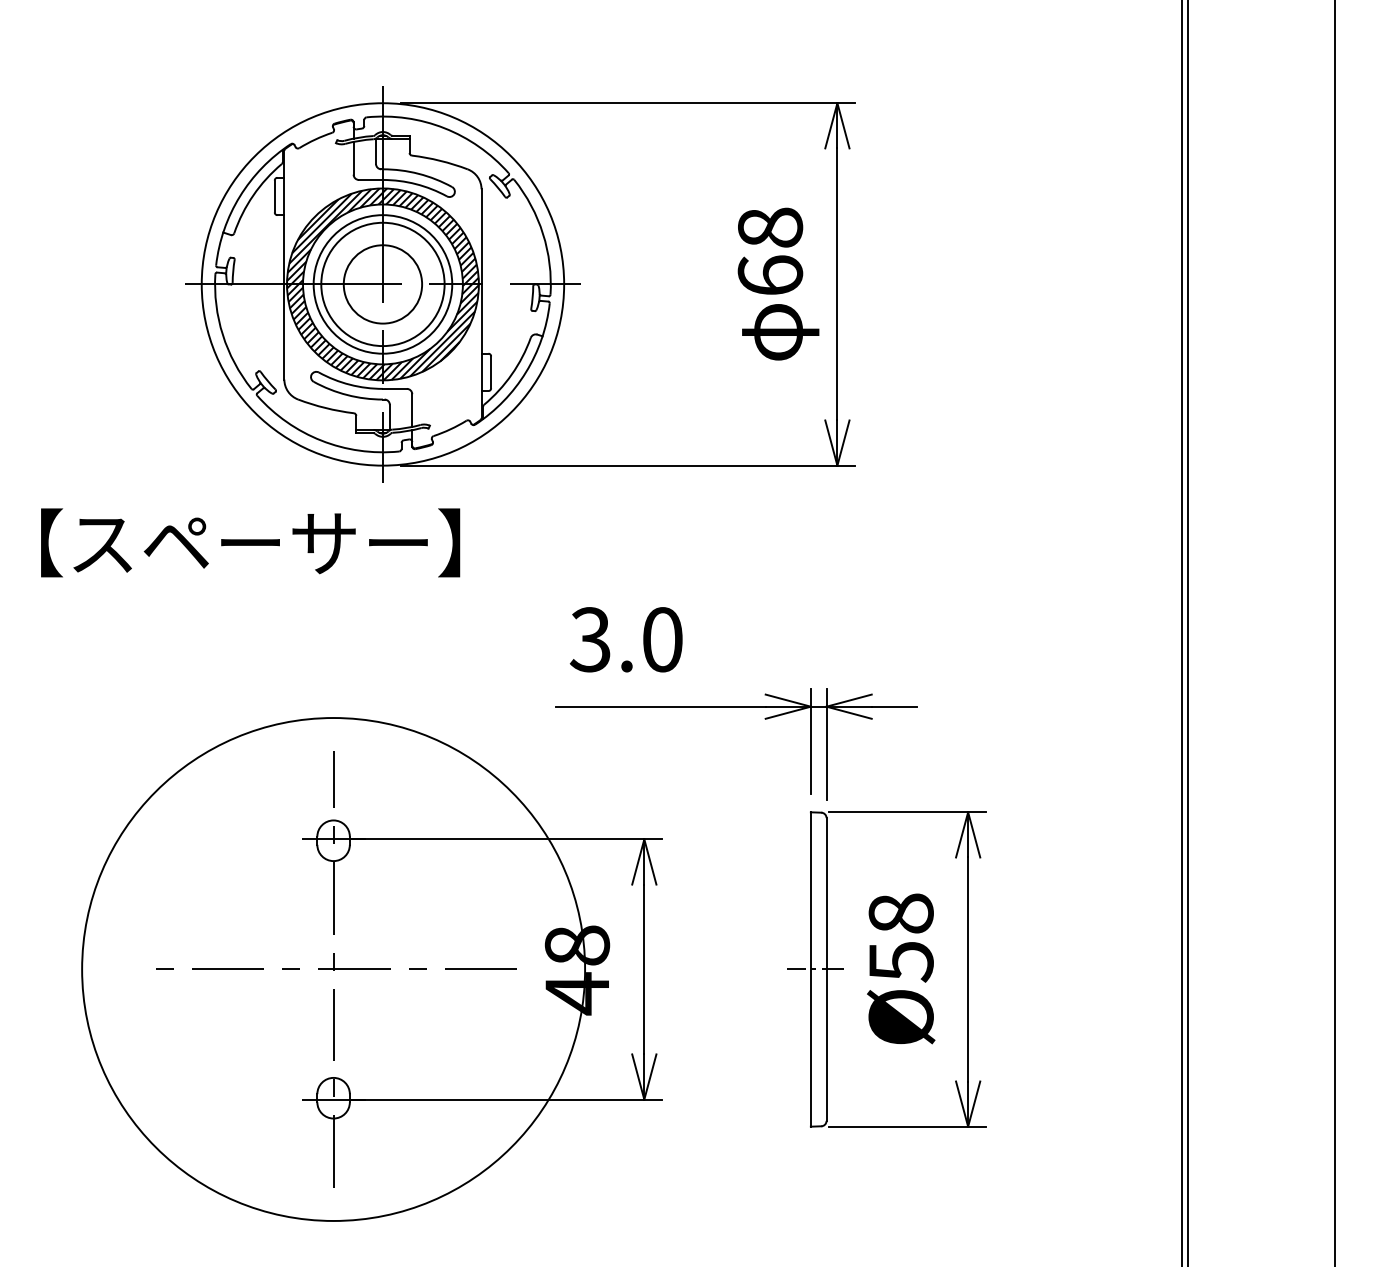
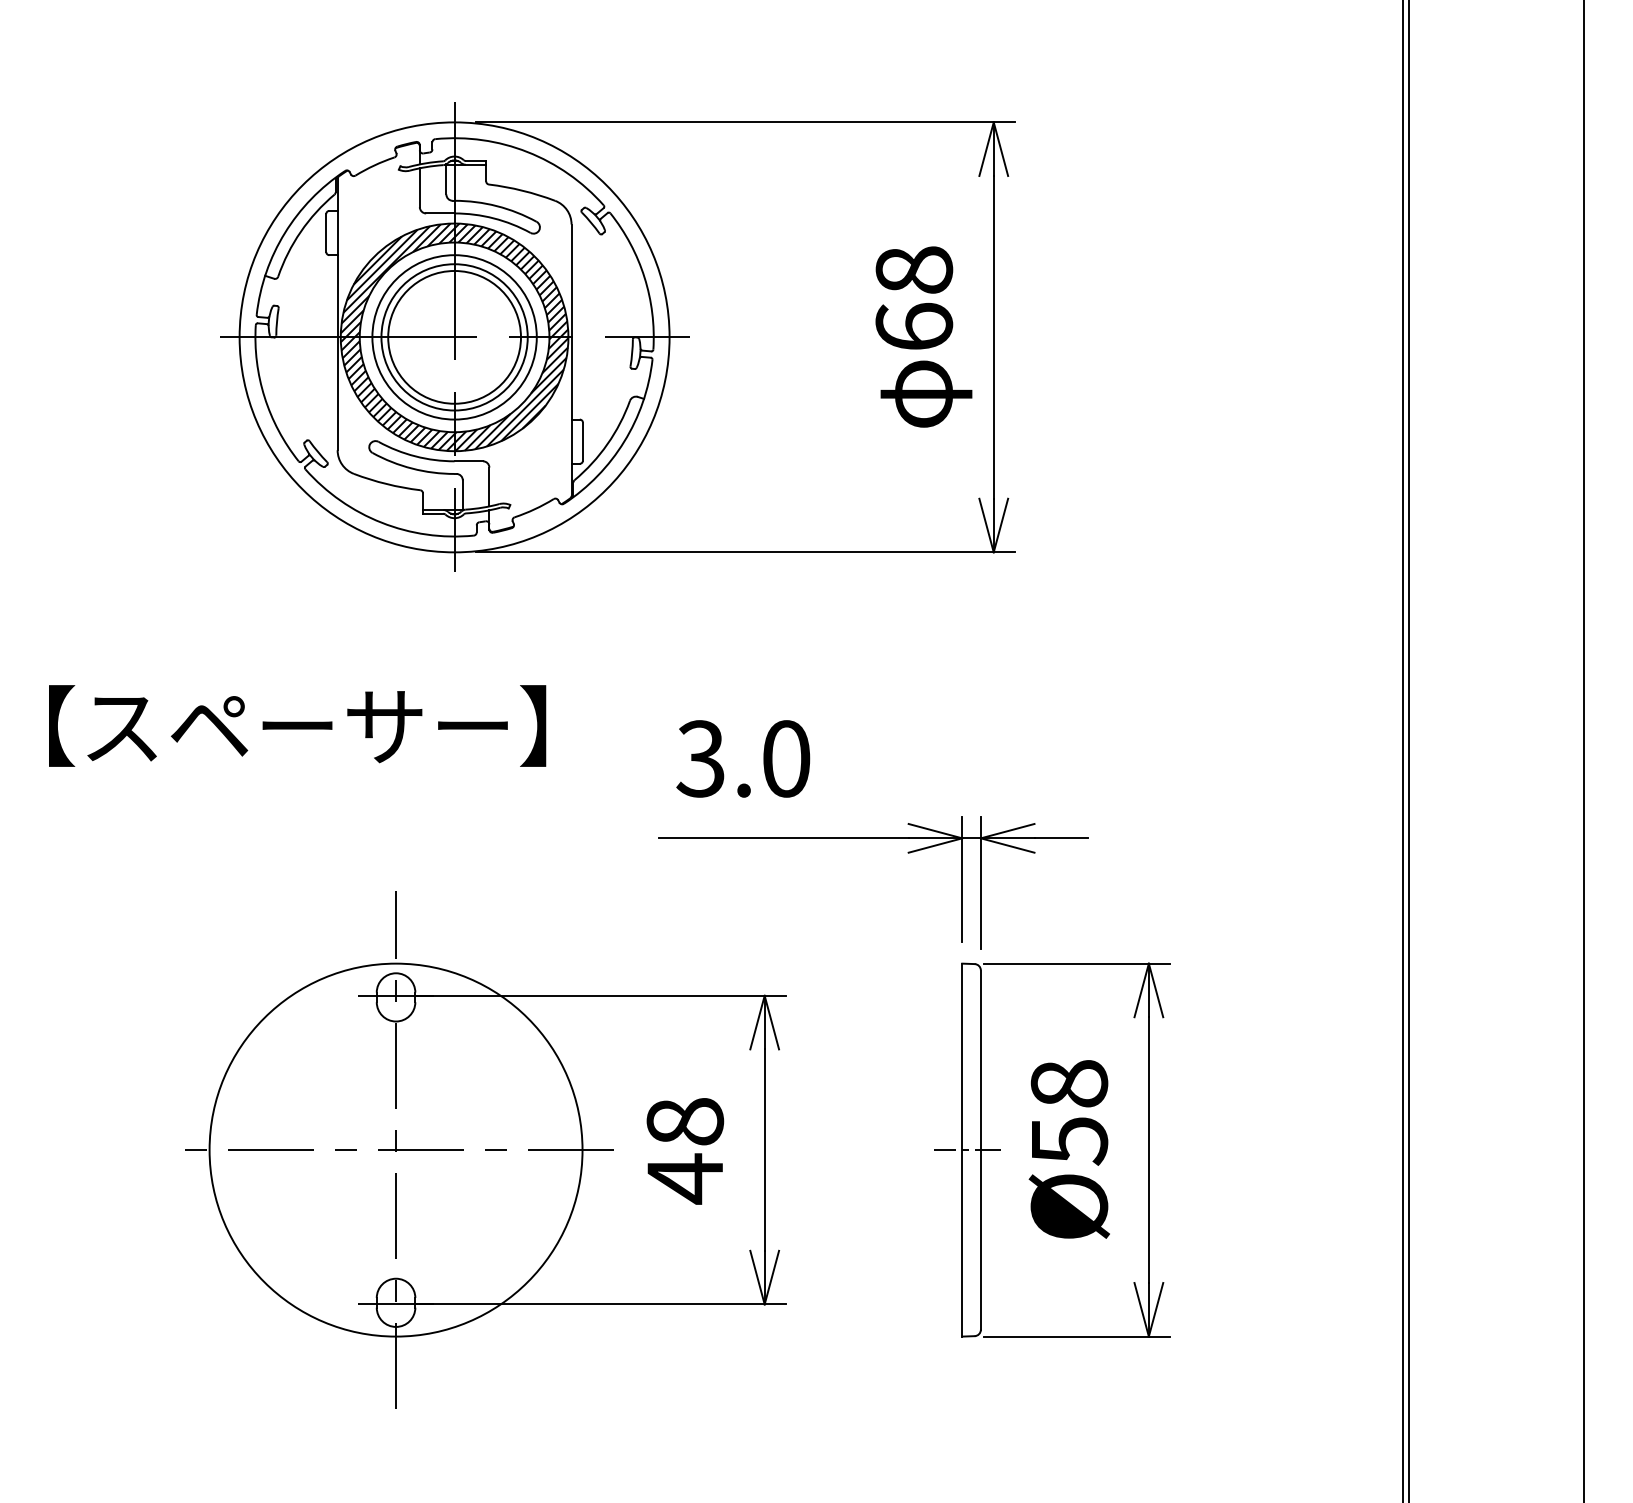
circle: (382, 283) -> (454, 336), size x1.43
text: (250, 542) -> (297, 725), moved
circle: (333, 968) -> (395, 1149), size x0.62

